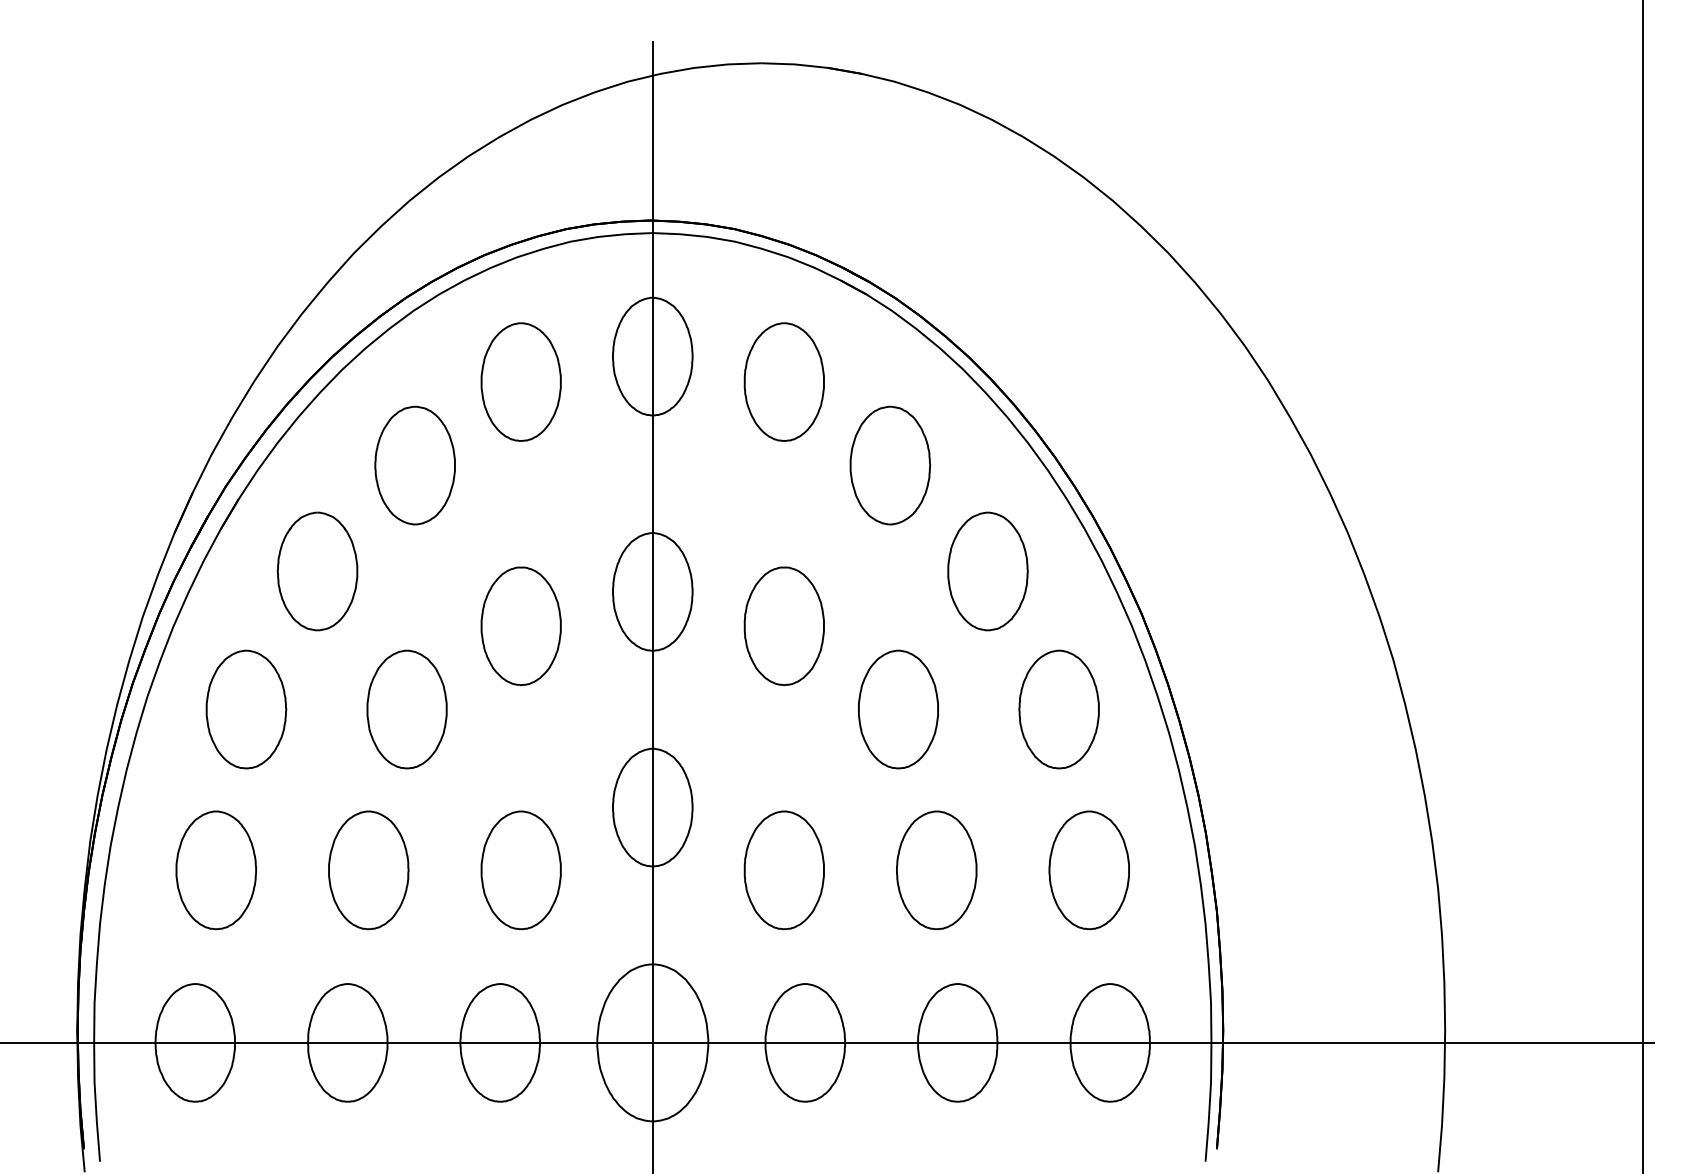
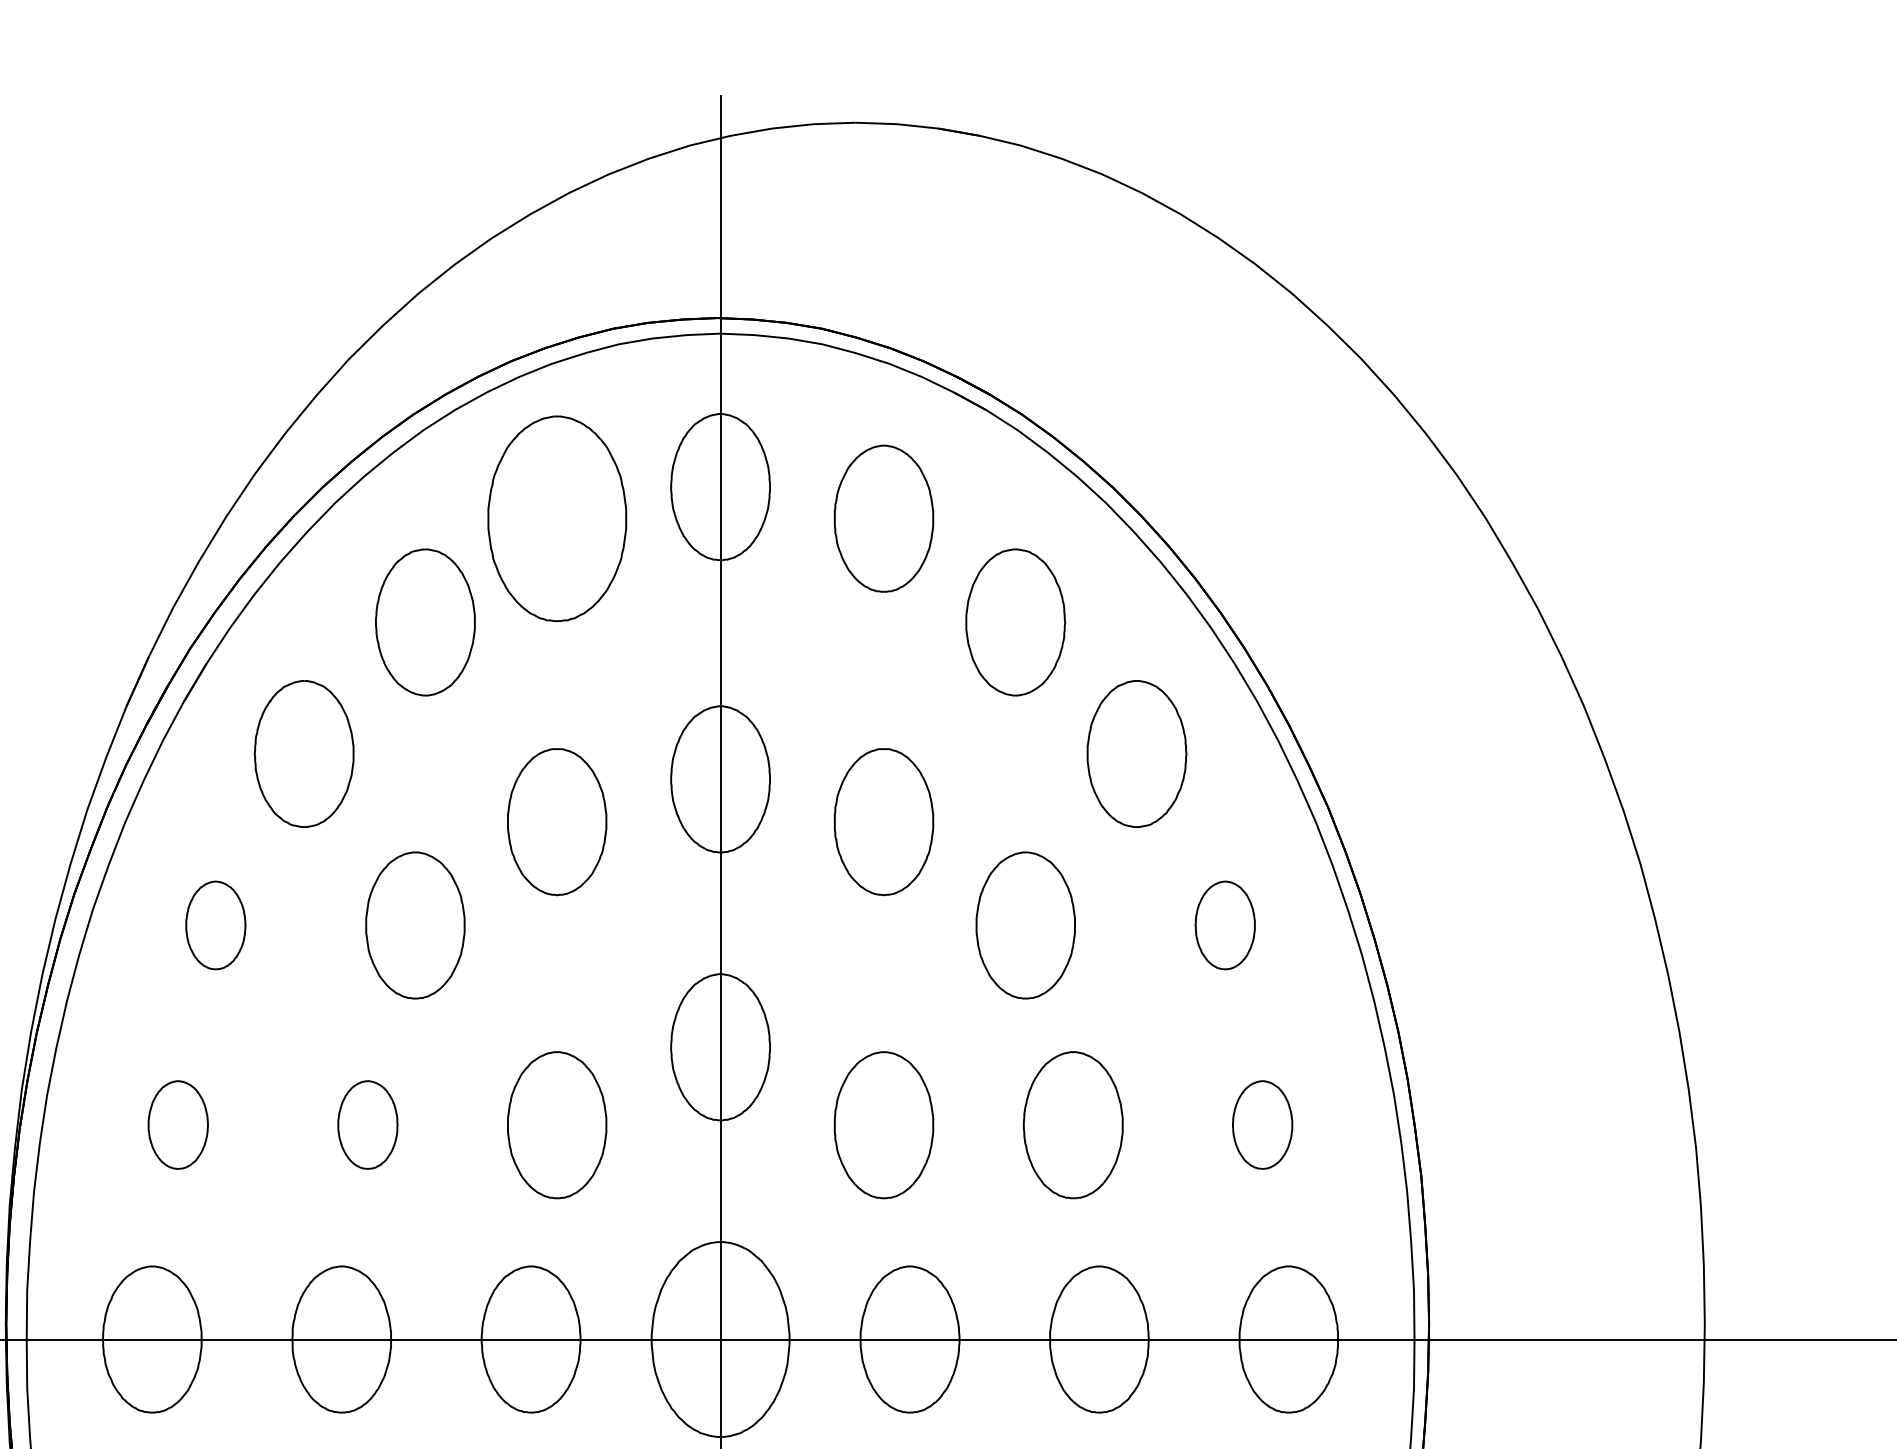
part: (520, 381) -> (556, 518), size x1.4
part: (246, 709) -> (215, 925), size x0.6
part: (1058, 709) -> (1224, 925), size x0.6
part: (215, 869) -> (177, 1124), size x0.6
part: (368, 869) -> (367, 1124), size x0.6
part: (1088, 869) -> (1261, 1124), size x0.6

